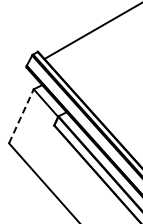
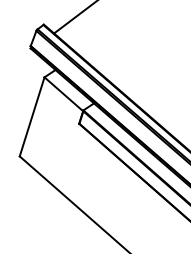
line: (21, 116) -> (32, 117), dashed -> solid

